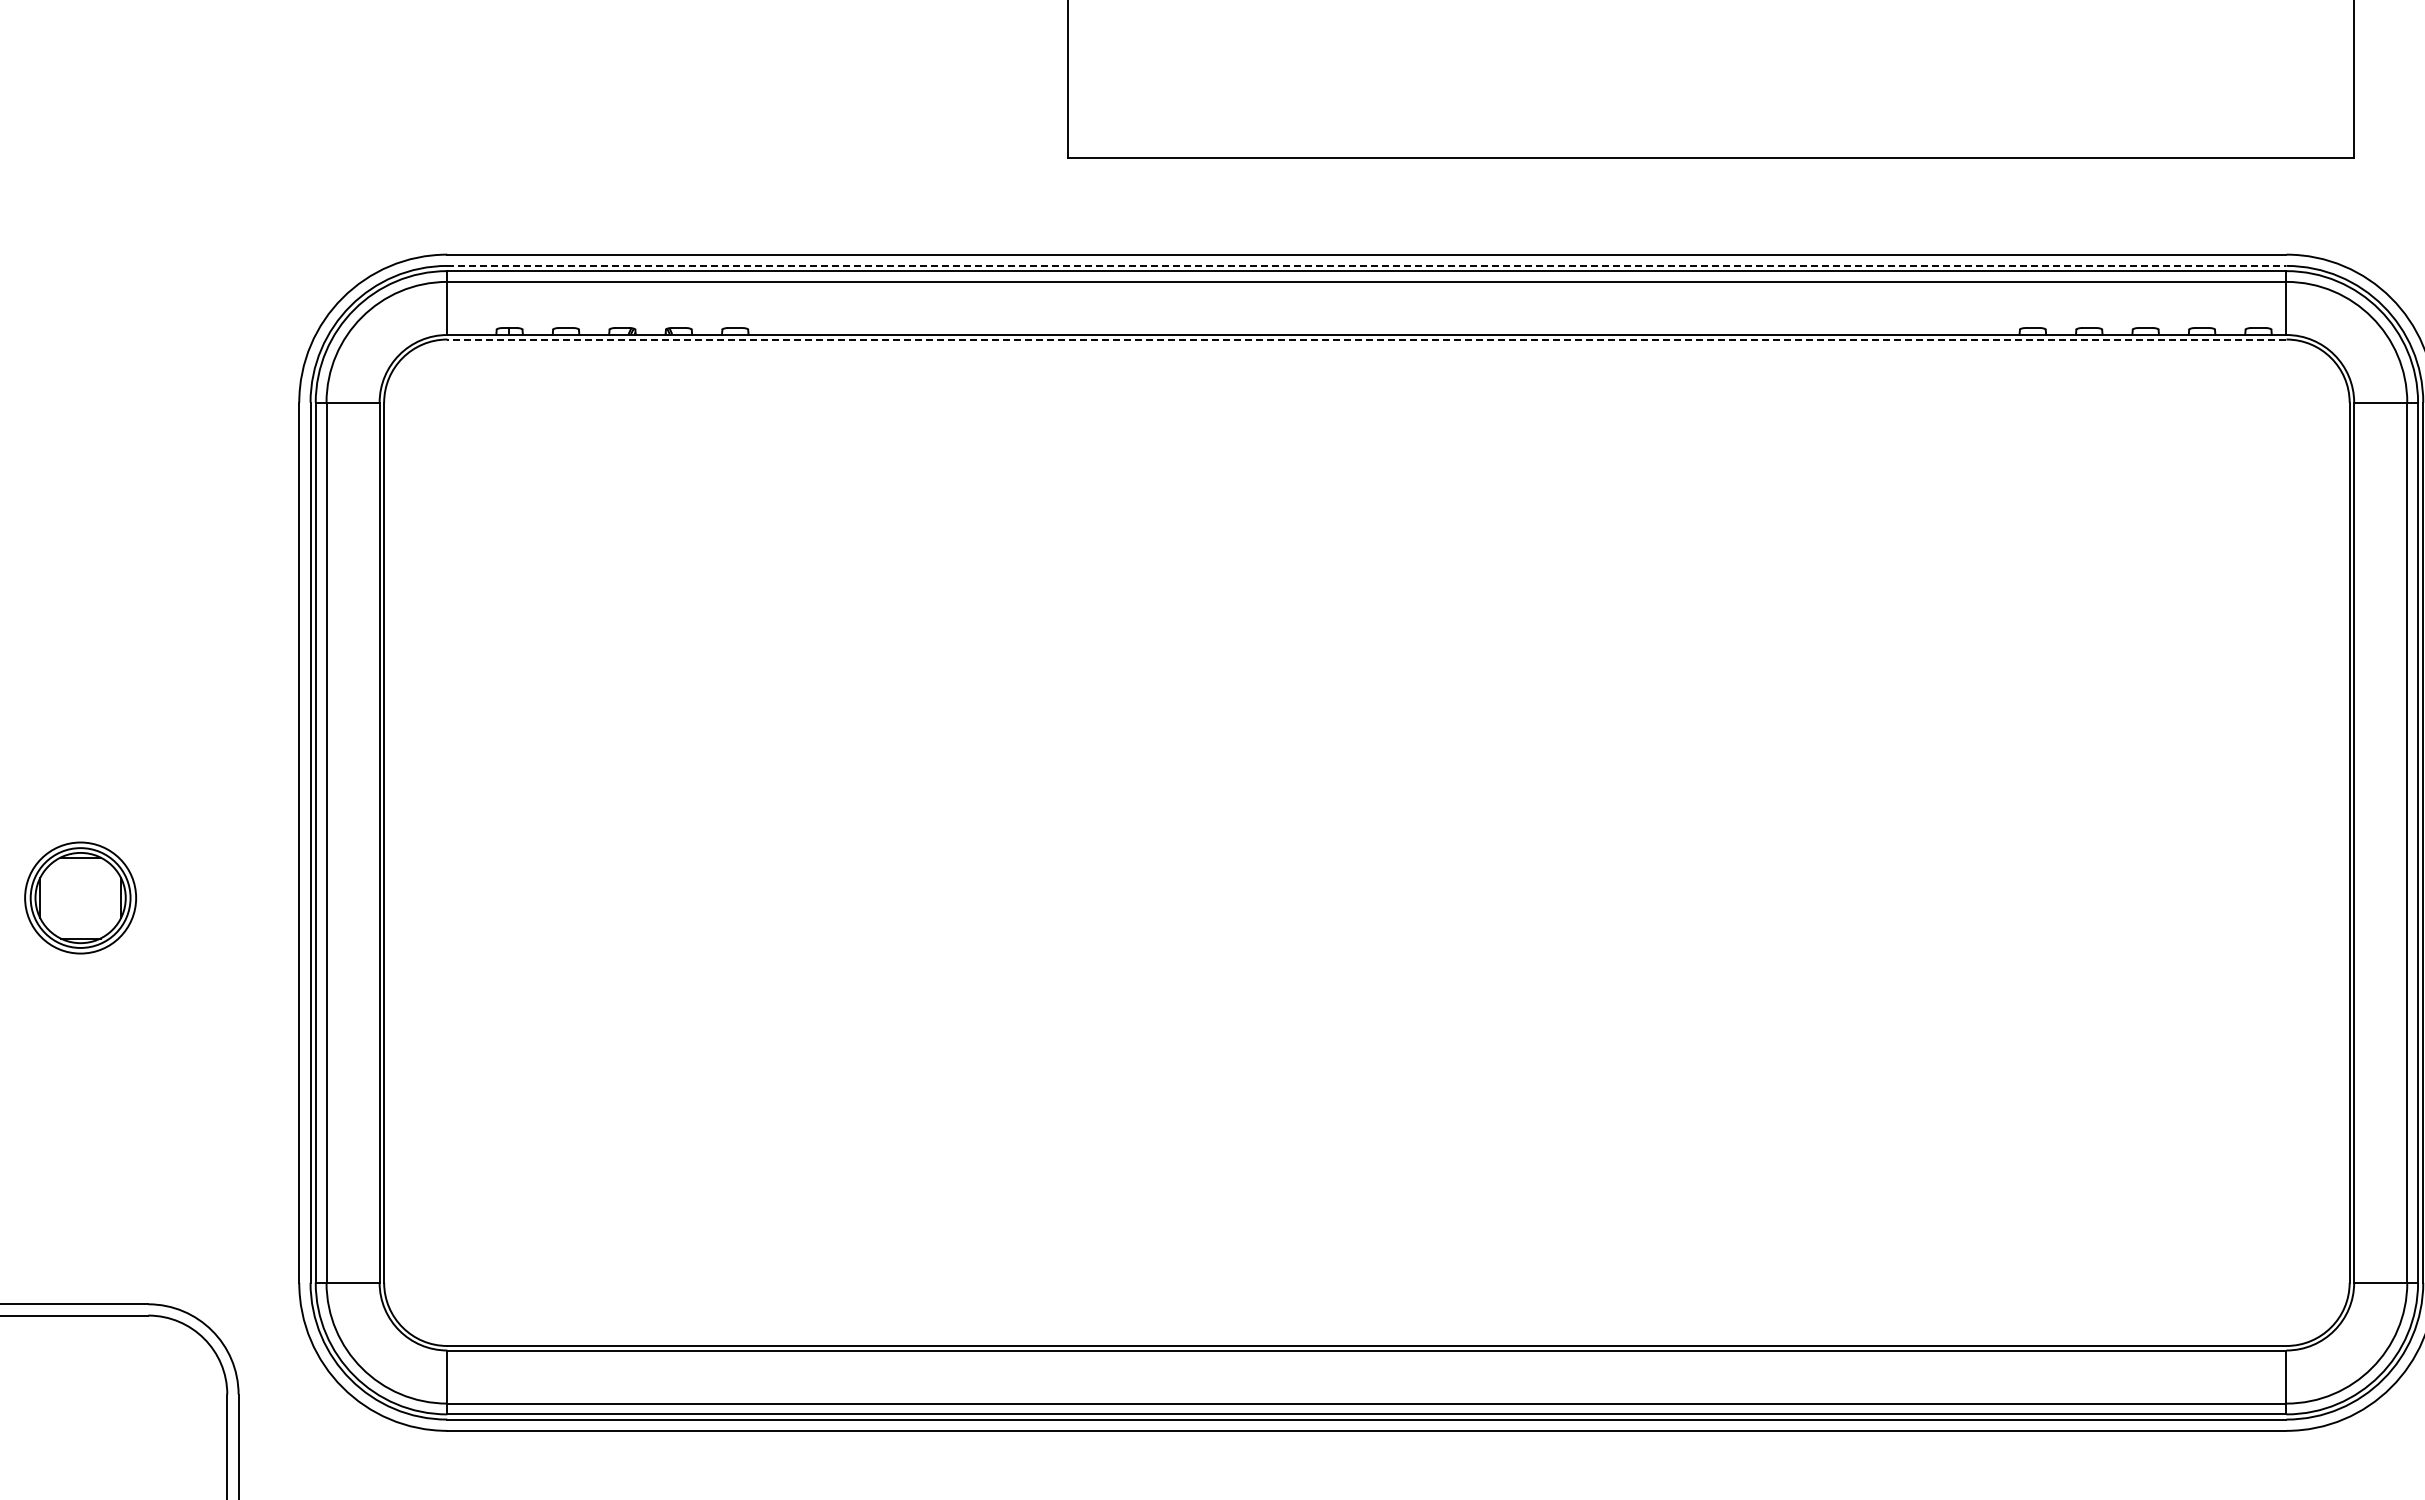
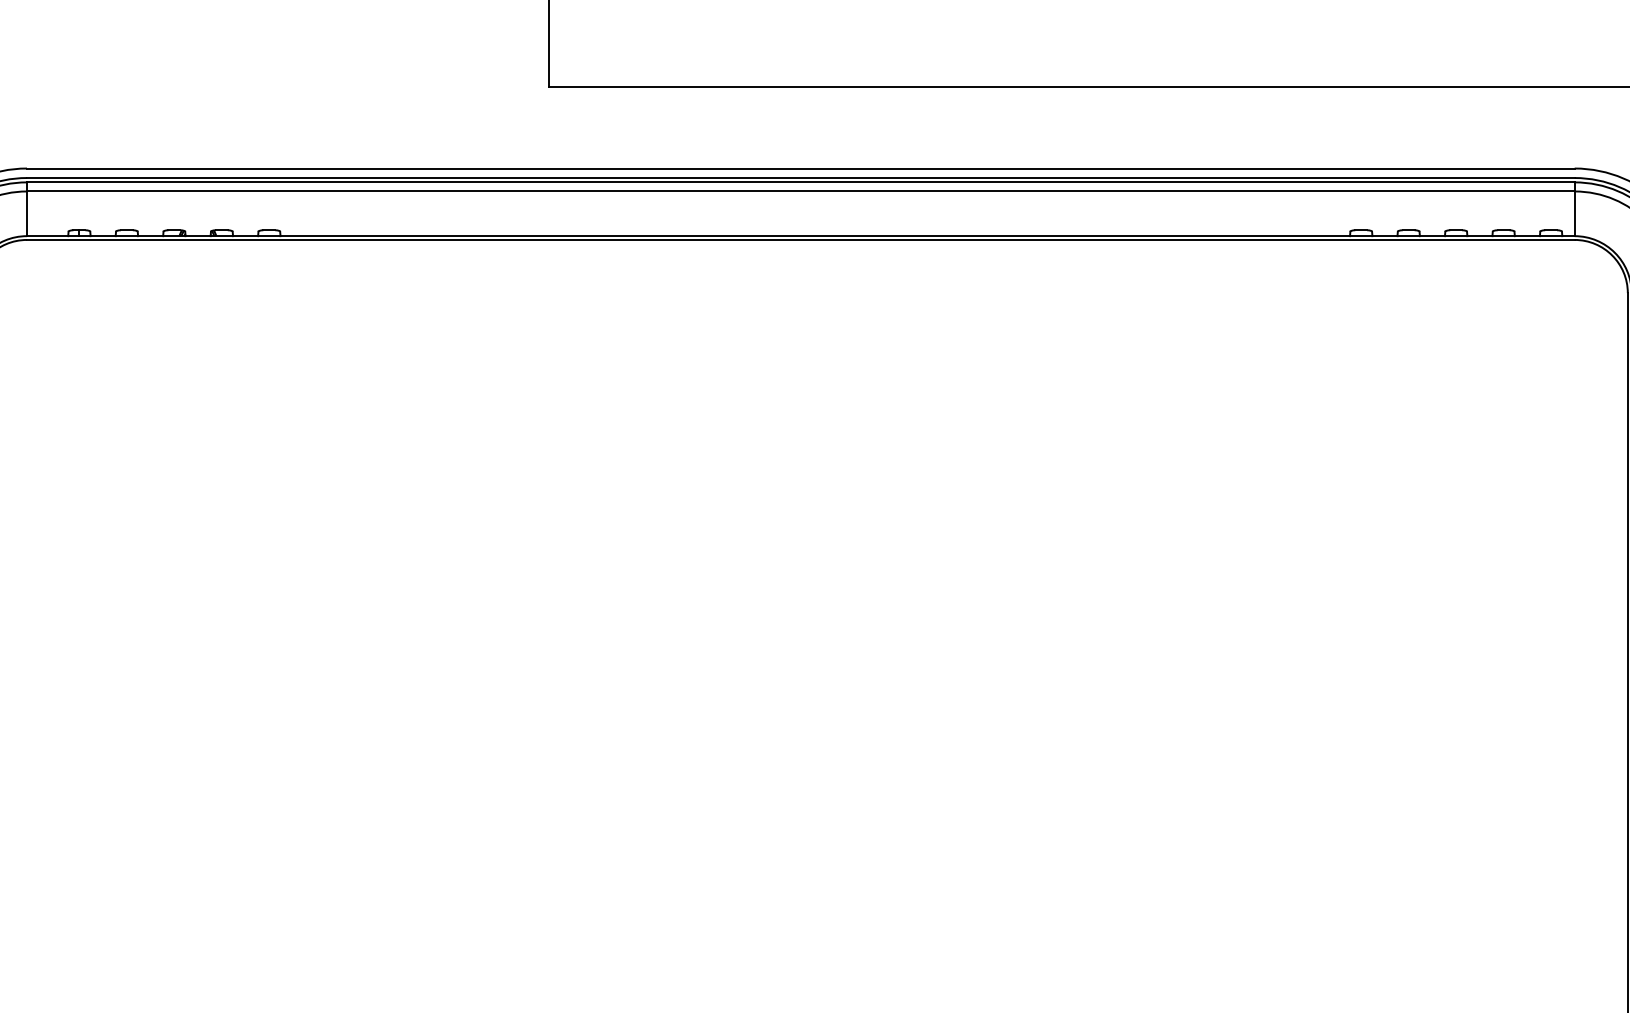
line: (1366, 265) -> (800, 177), dashed -> solid
line: (1366, 339) -> (800, 239), dashed -> solid

